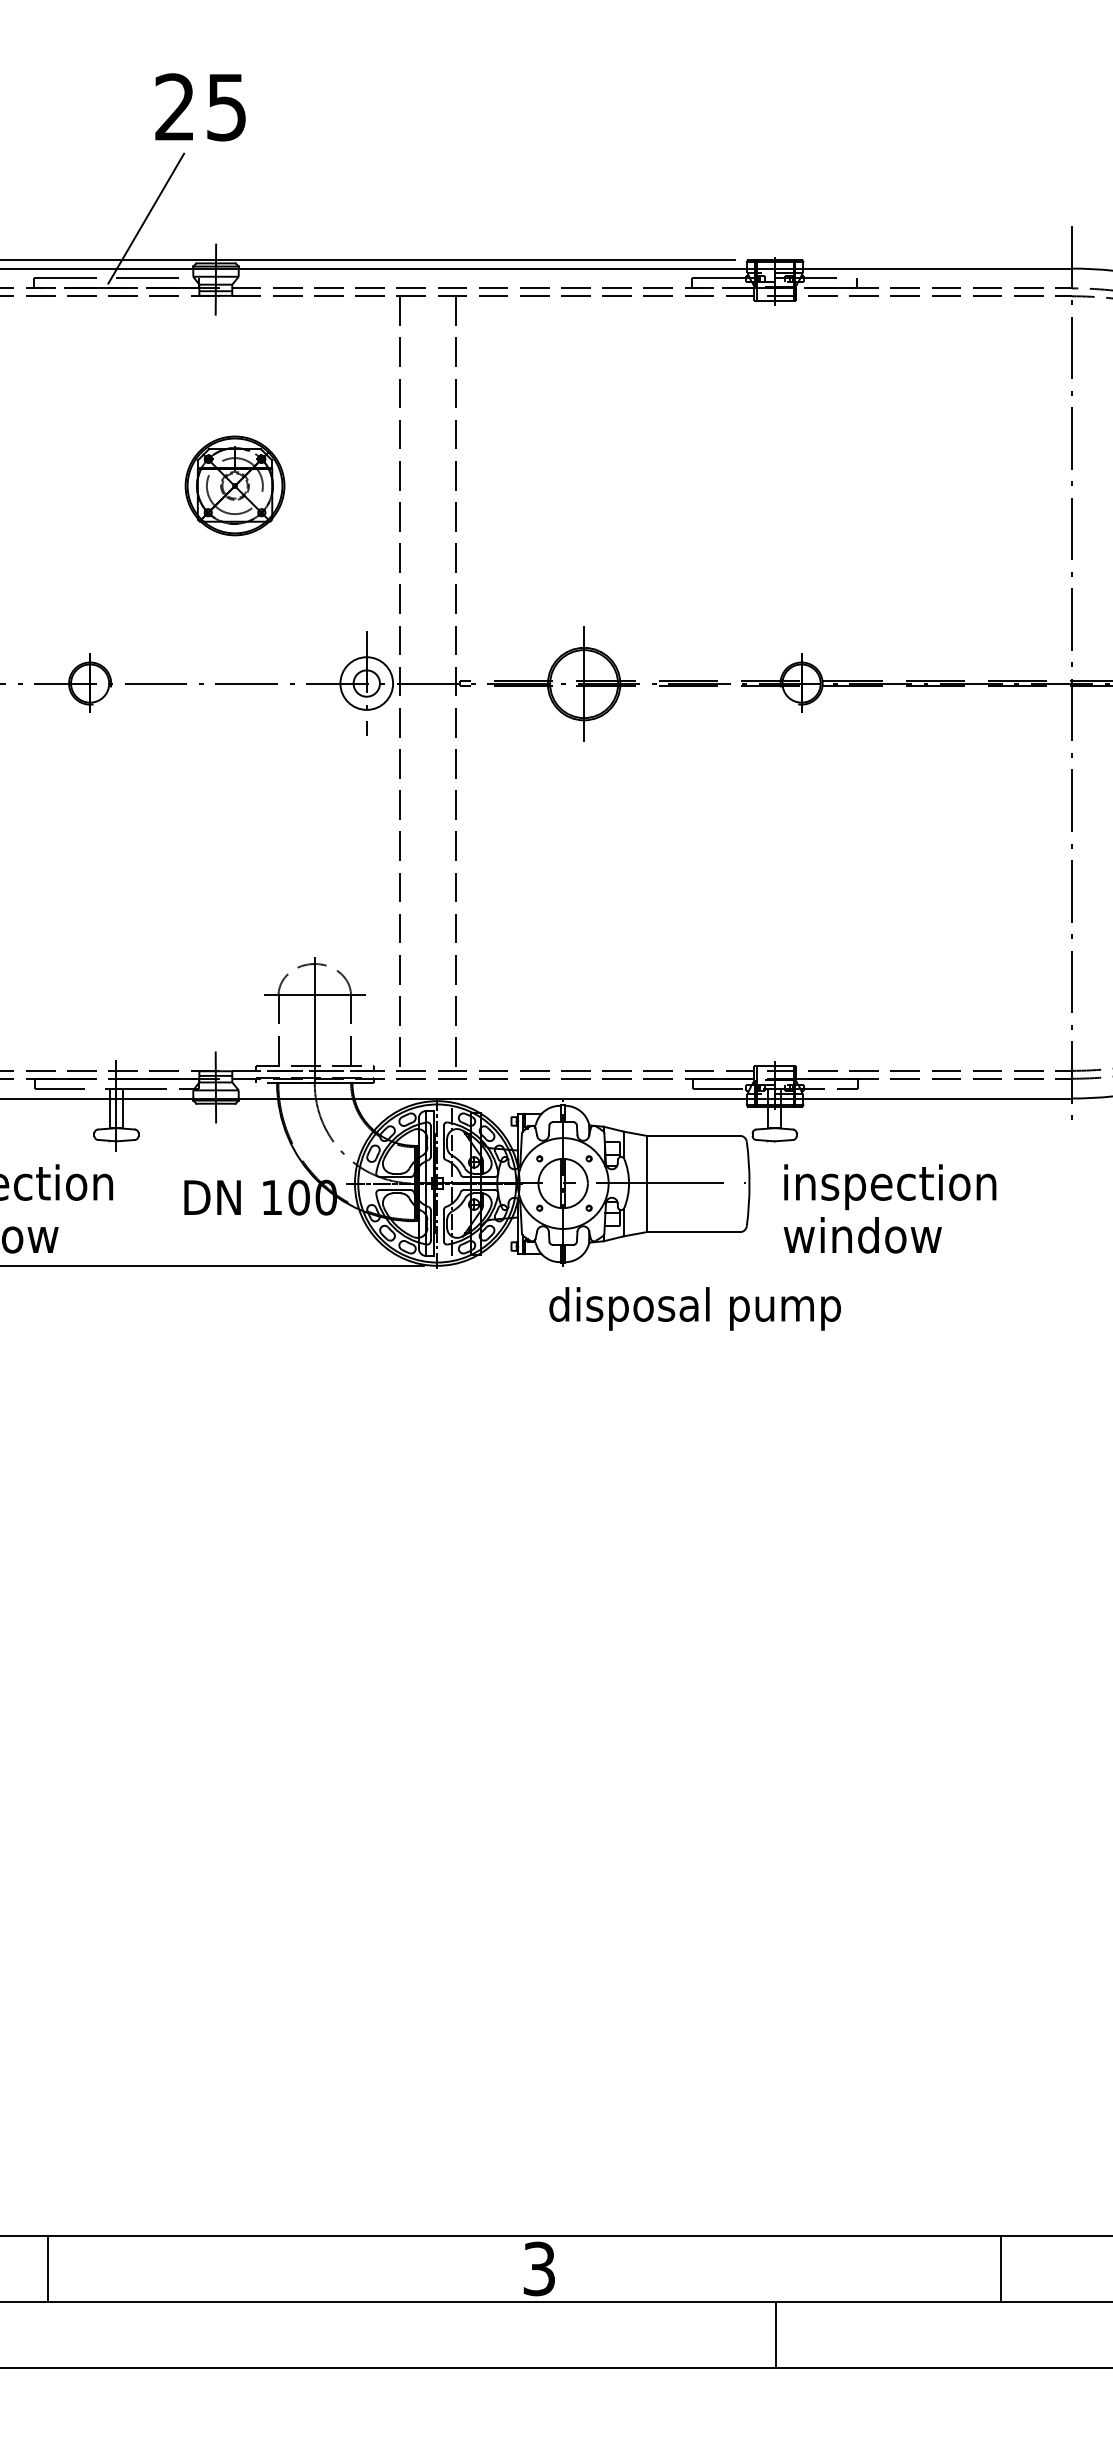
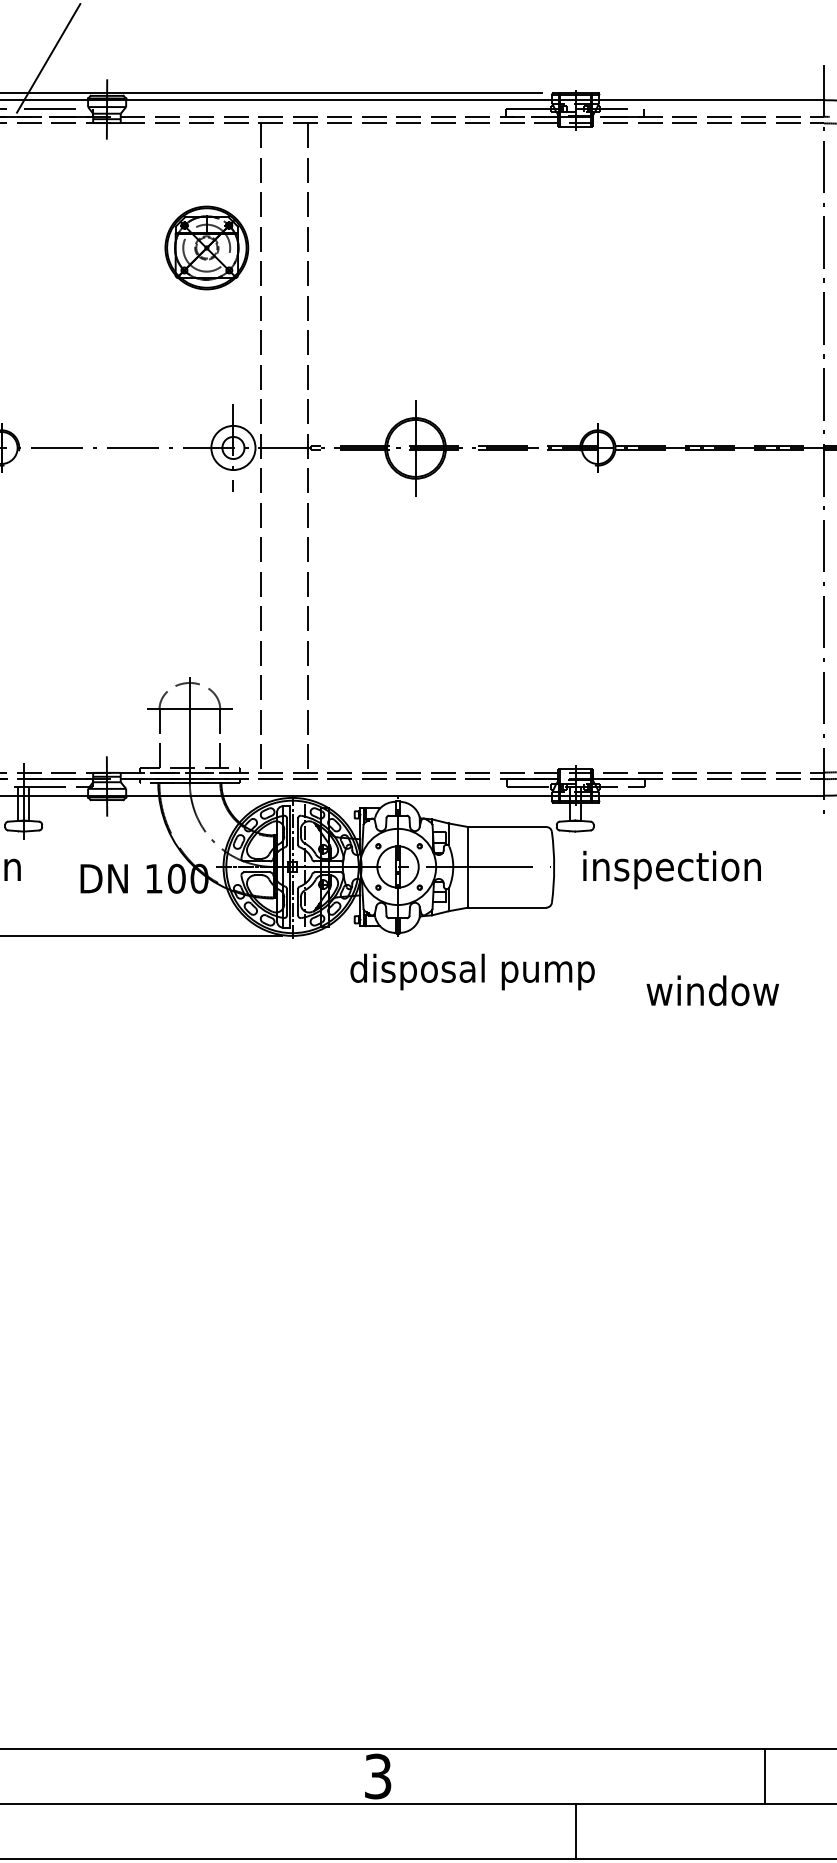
part: (234, 485) -> (206, 247), moved
text: (862, 1235) -> (712, 990), moved
text: (694, 1308) -> (472, 971), moved

